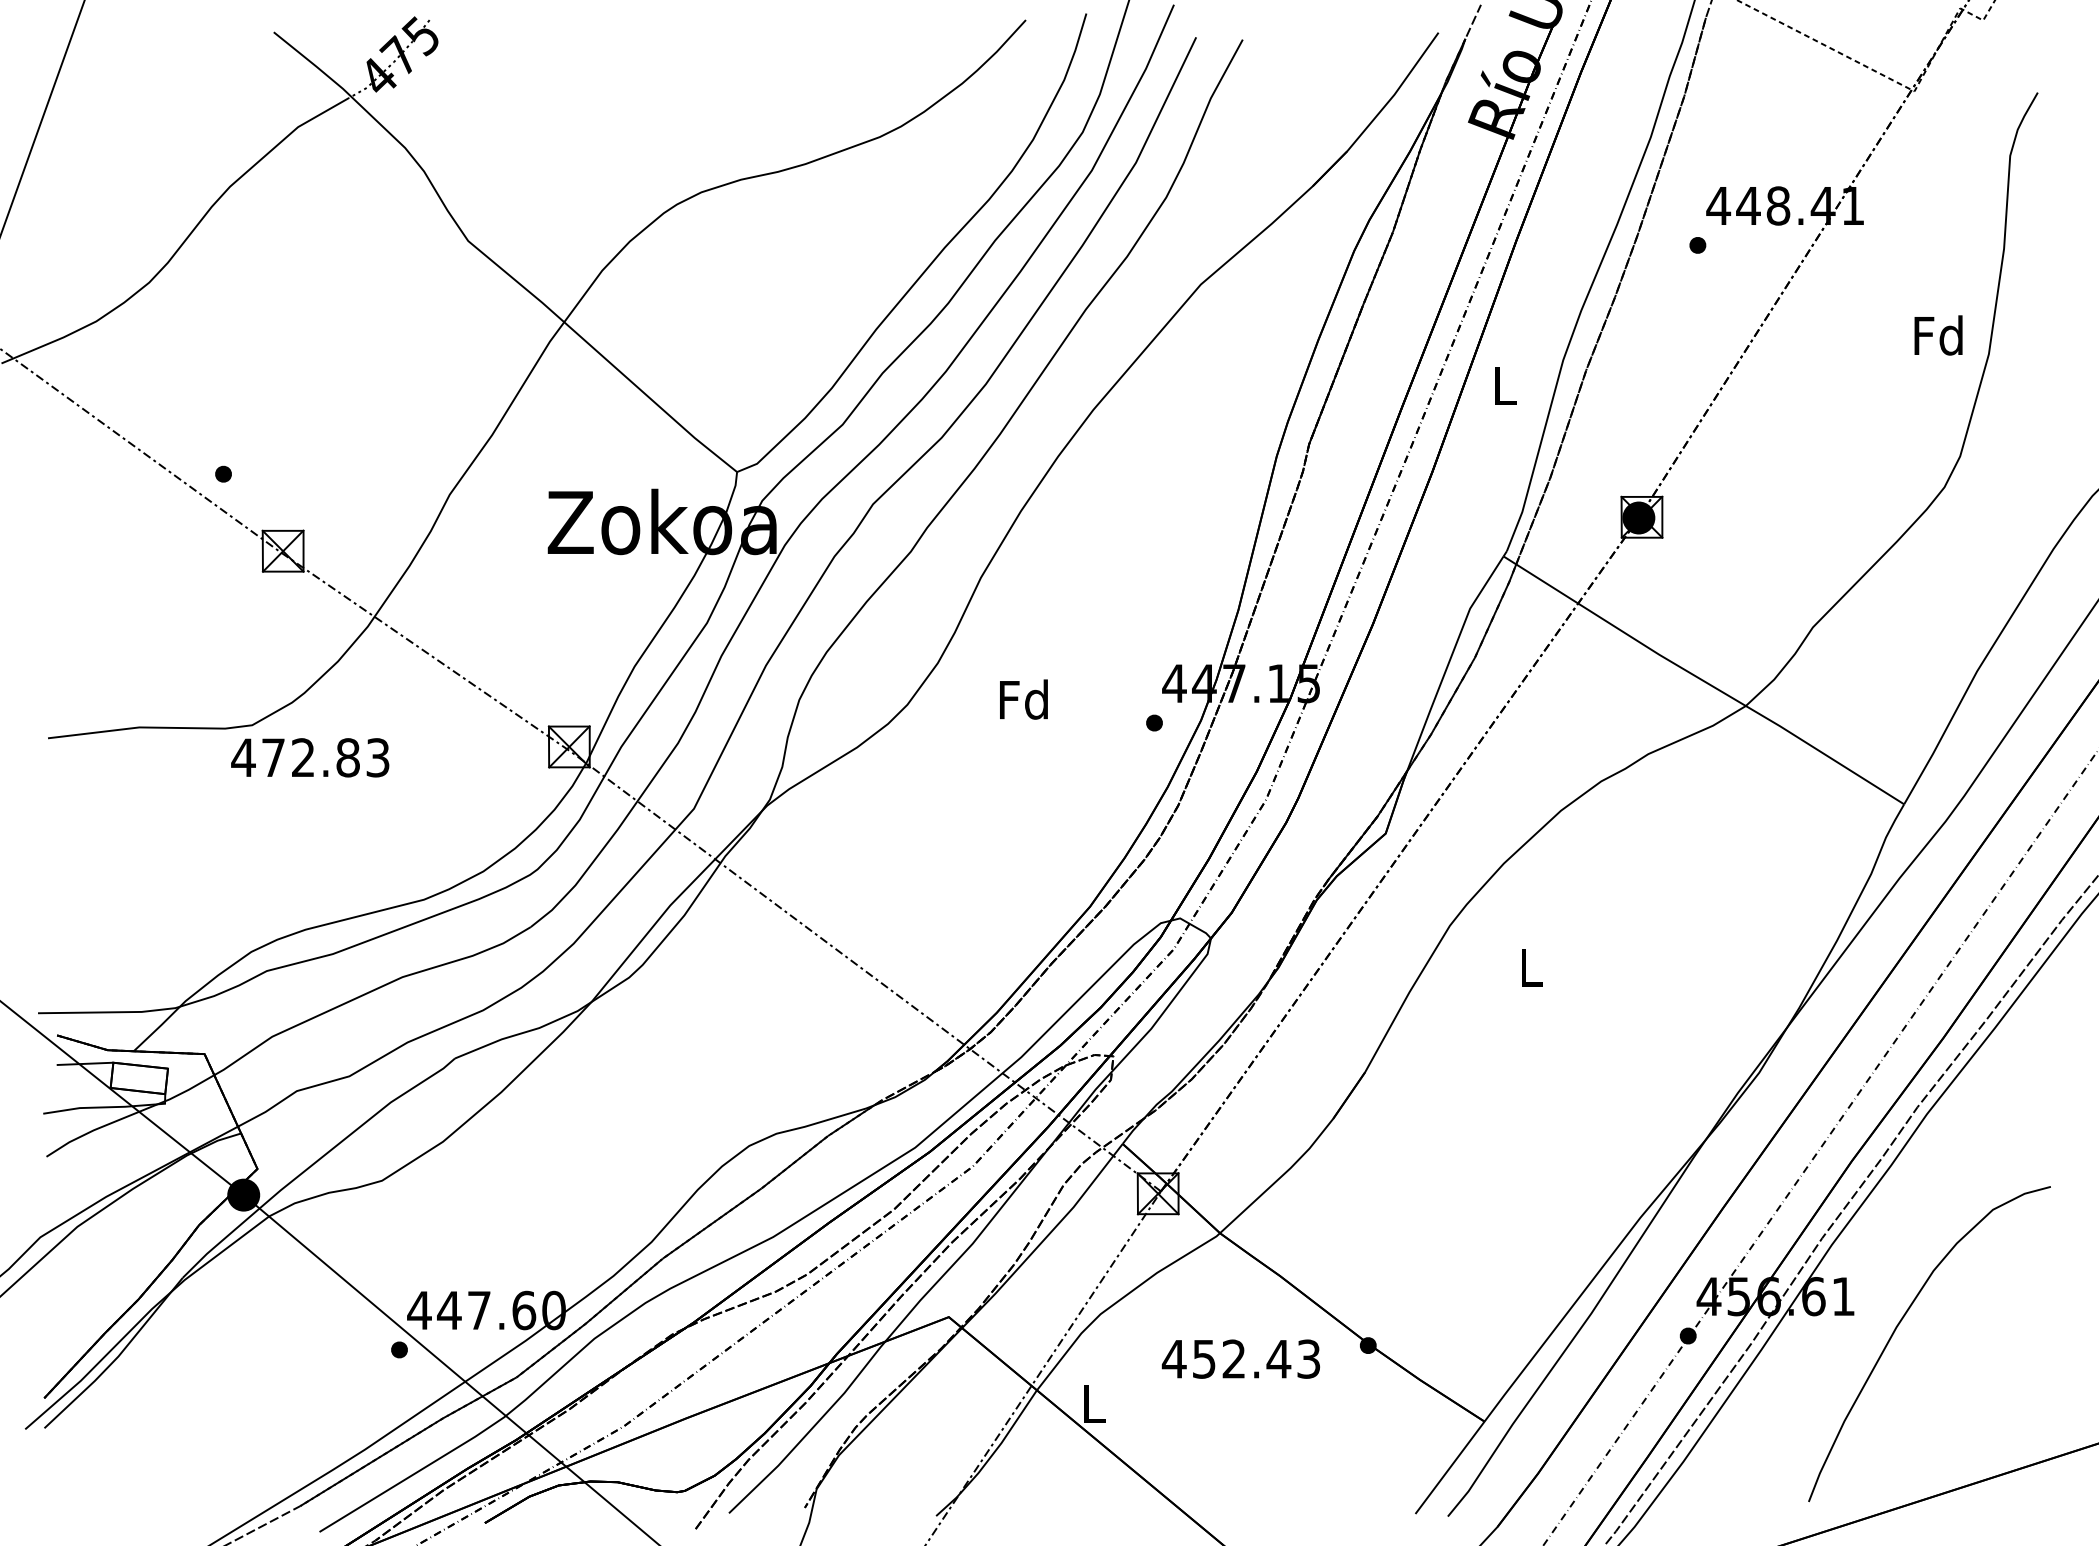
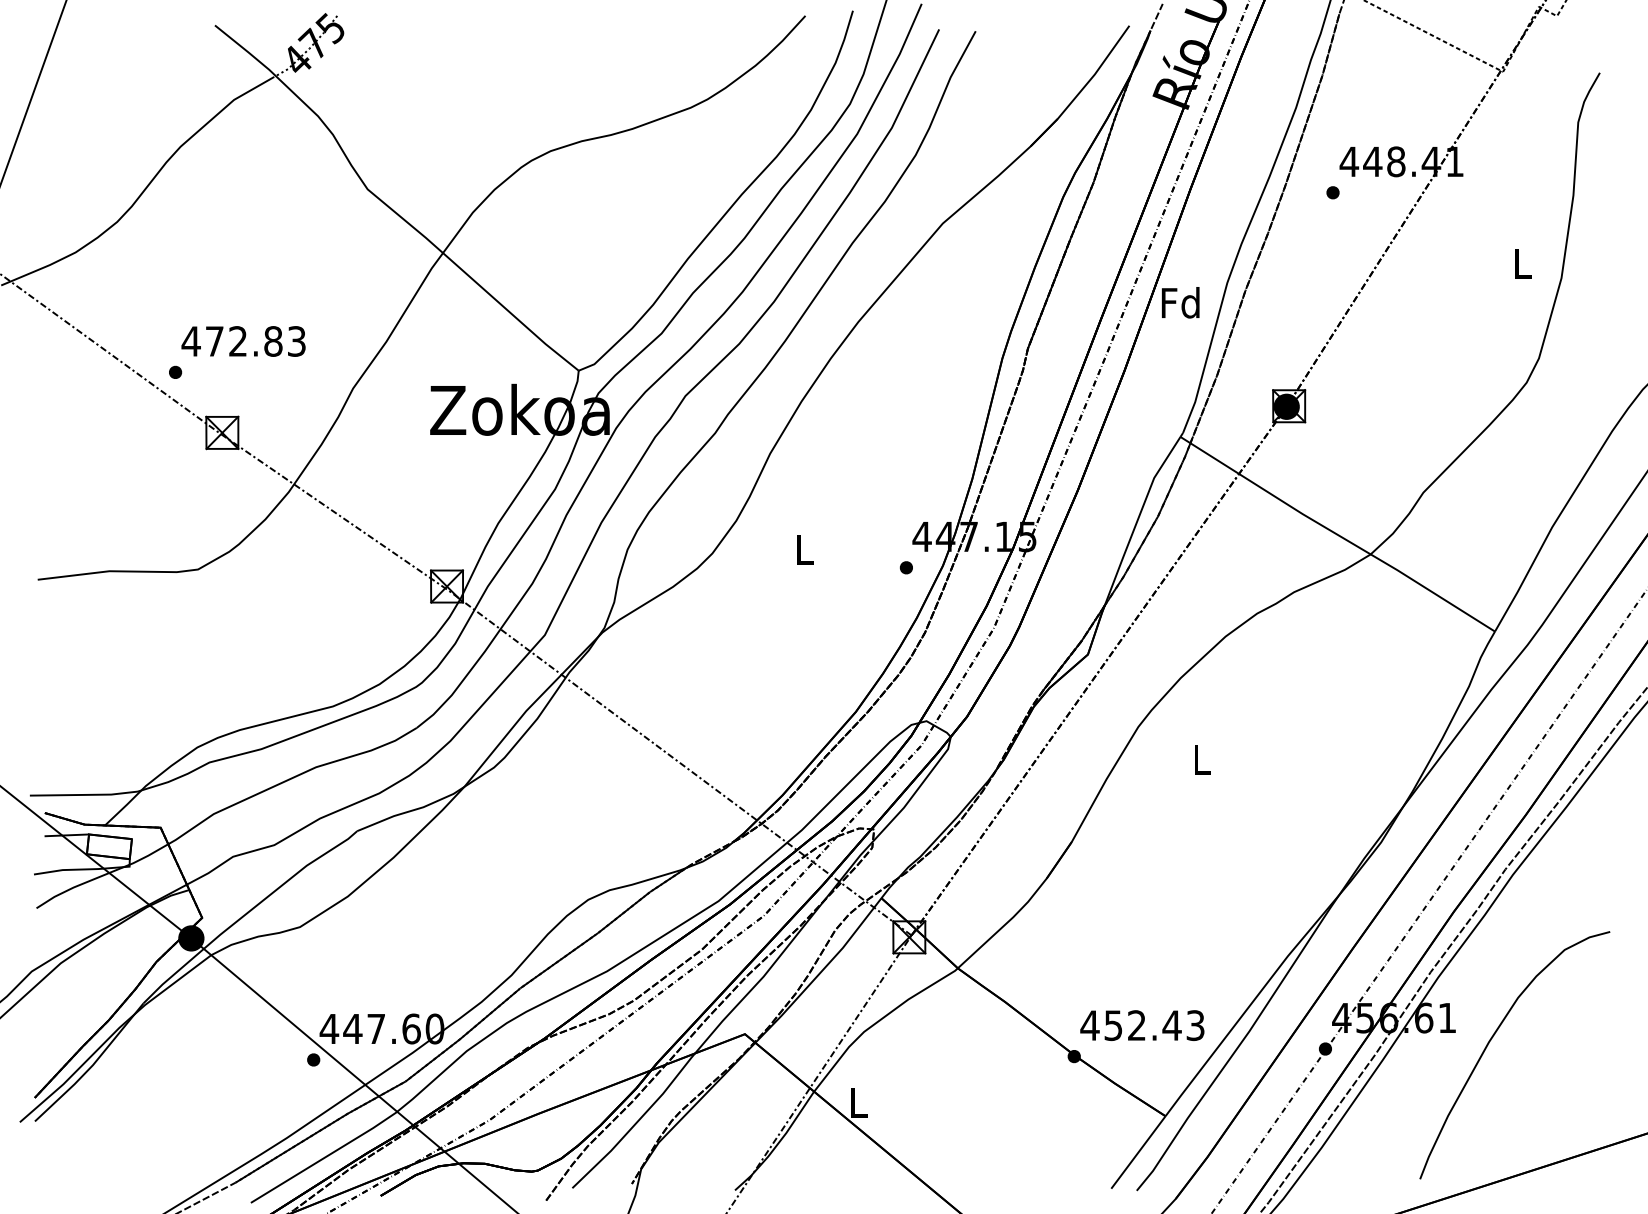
text: (1938, 335) -> (1521, 263), Fd -> L
text: (1503, 385) -> (1180, 302), L -> Fd
text: (1023, 699) -> (803, 549), Fd -> L
text: (310, 757) -> (243, 341), moved
text: (1240, 1358) -> (1141, 1025), moved

